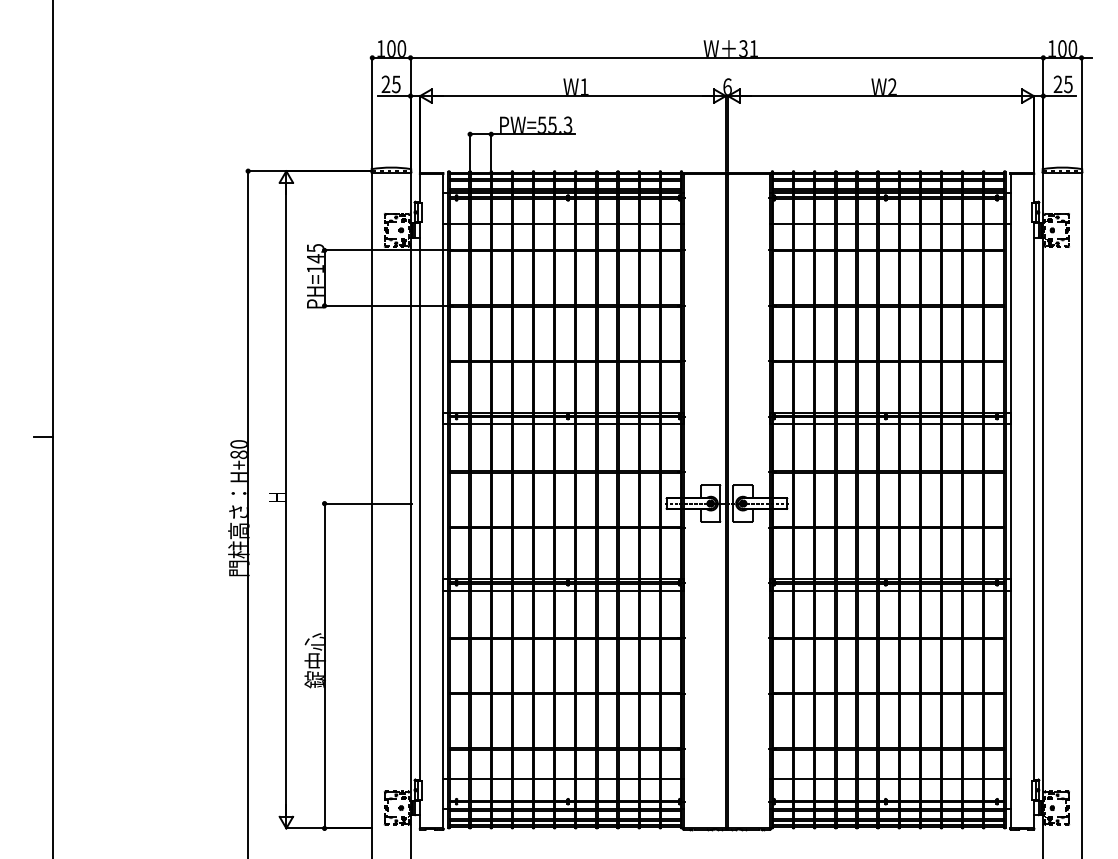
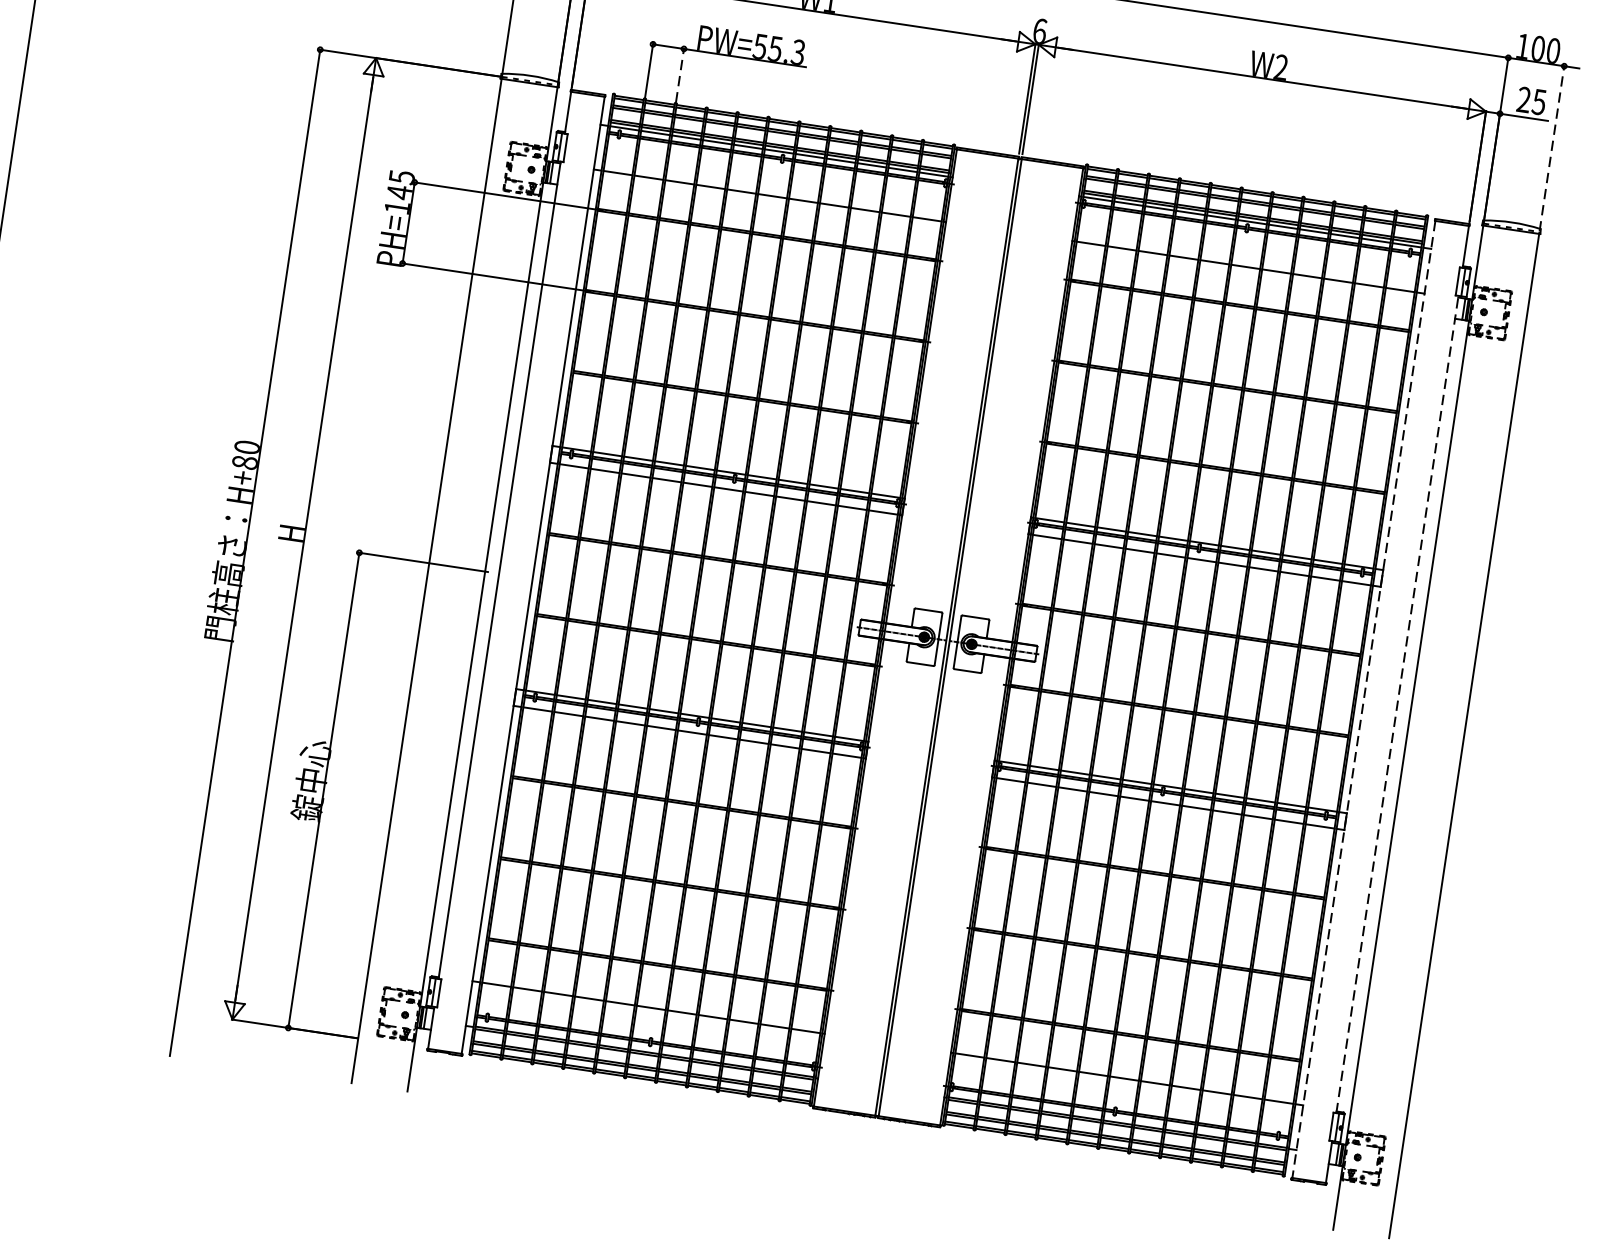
line: (1081, 114) -> (1551, 149), solid -> dashed
line: (491, 151) -> (680, 74), solid -> dashed
line: (1033, 500) -> (1397, 703), solid -> dashed
line: (1010, 501) -> (1363, 699), solid -> dashed

